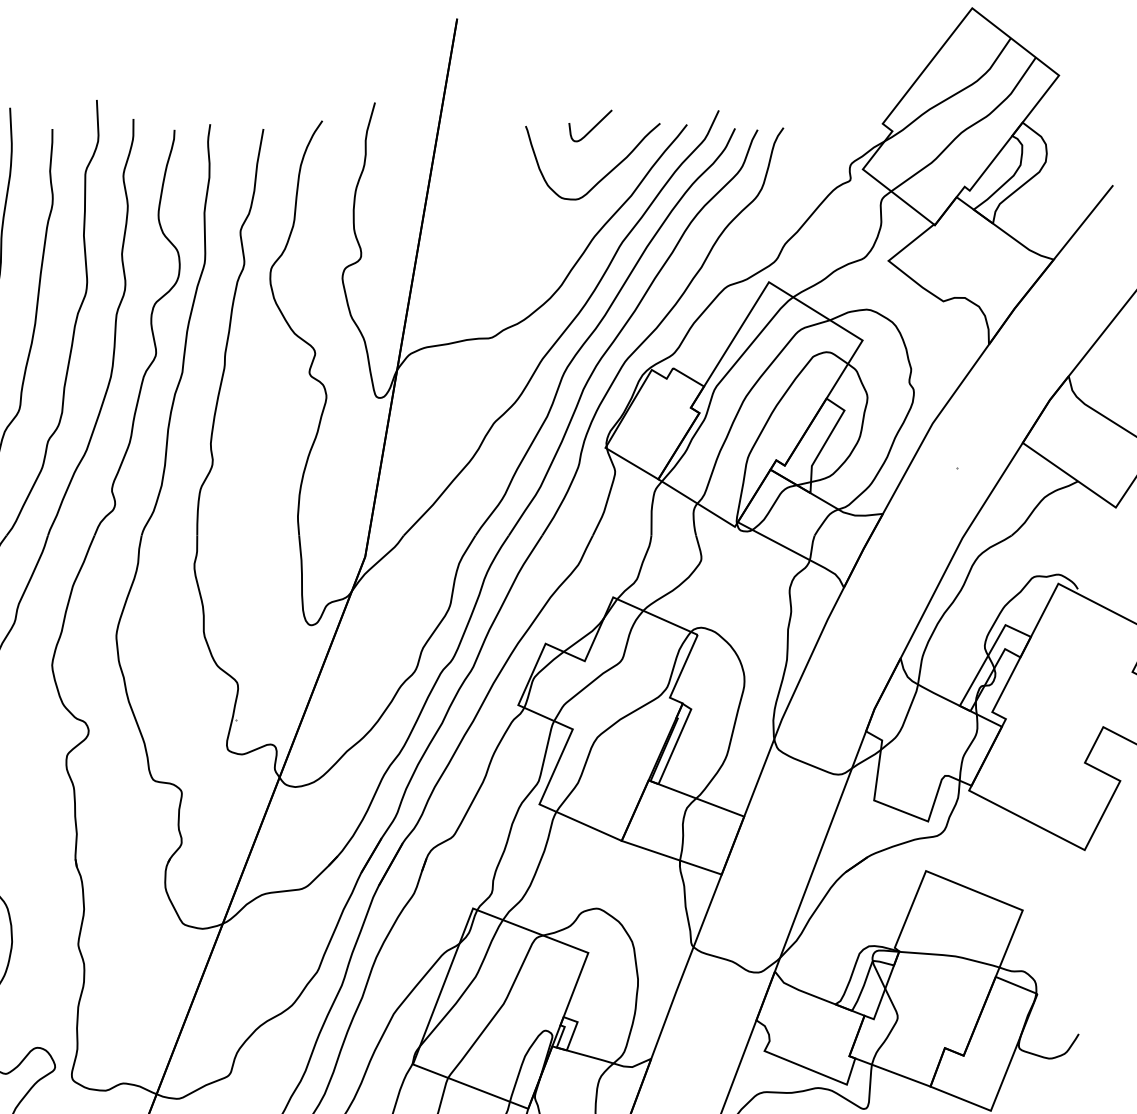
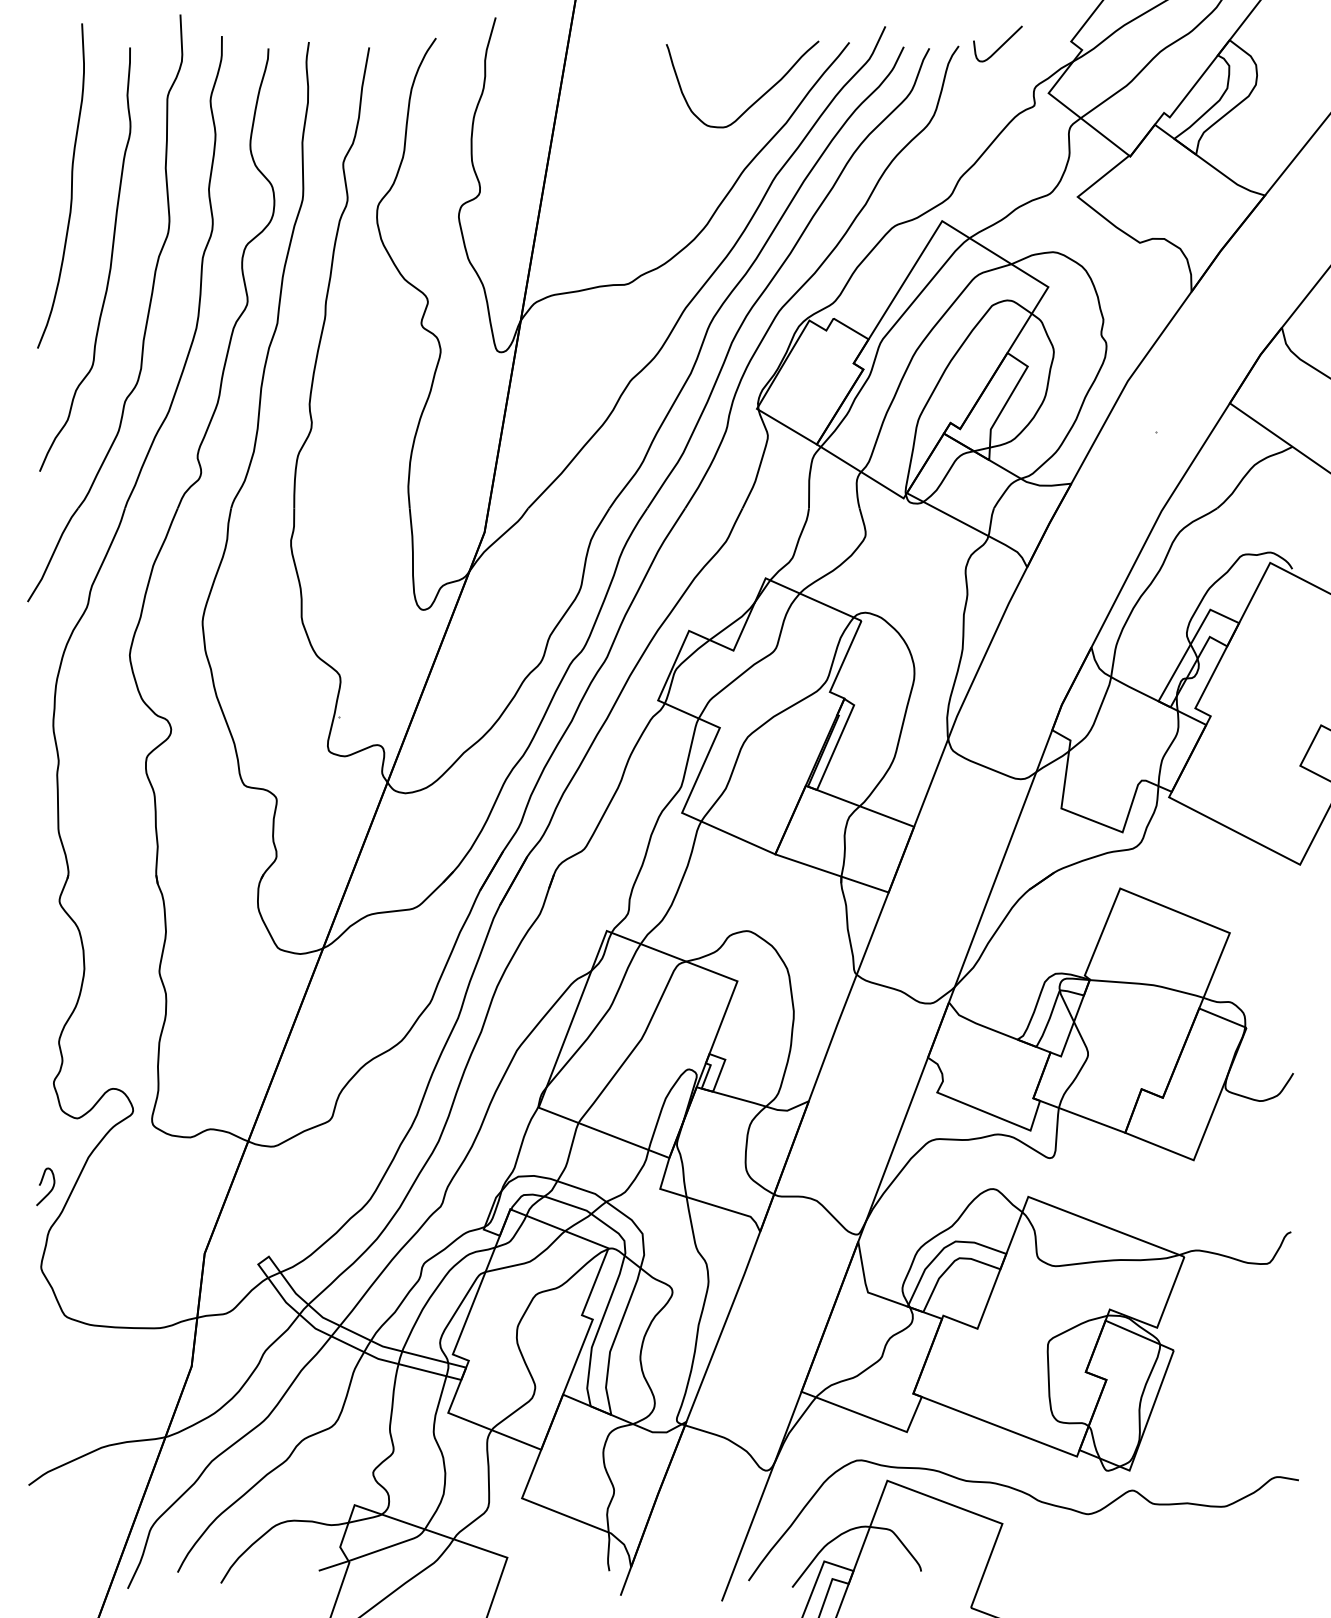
curve: (592, 127) -> (1000, 45), moved

